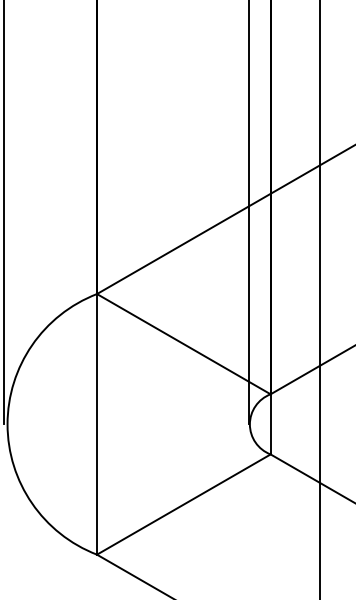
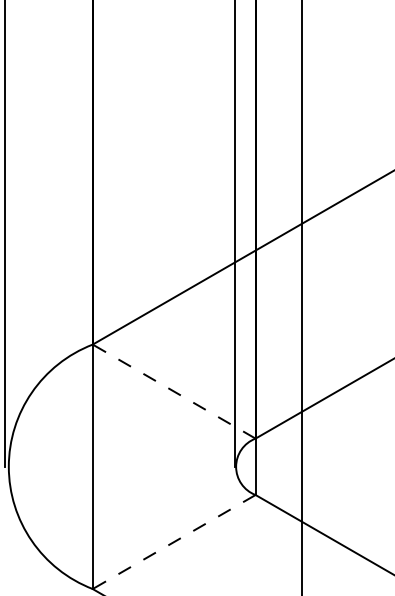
line: (183, 344) -> (173, 391), solid -> dashed
line: (183, 505) -> (173, 542), solid -> dashed

